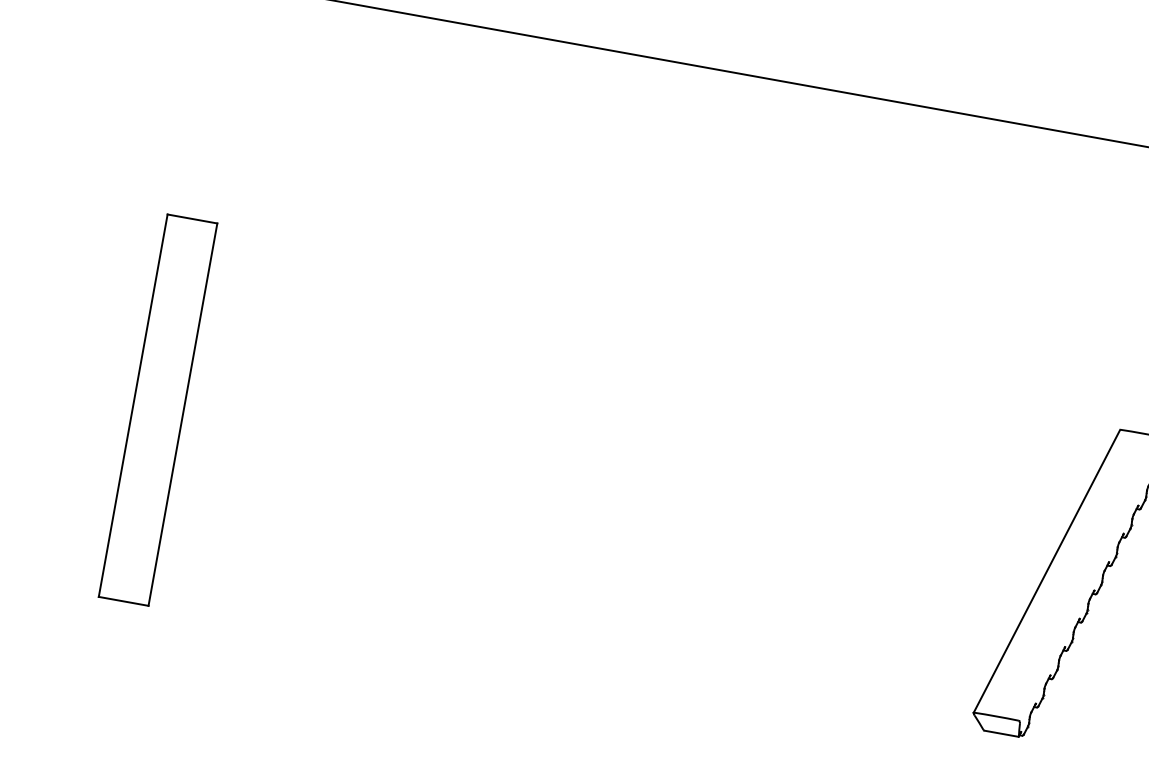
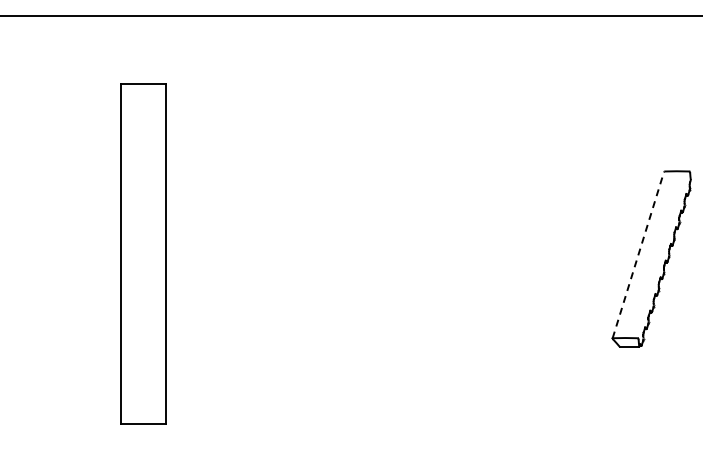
part: (158, 410) -> (143, 254), size x1.6
line: (1047, 570) -> (638, 254), solid -> dashed

